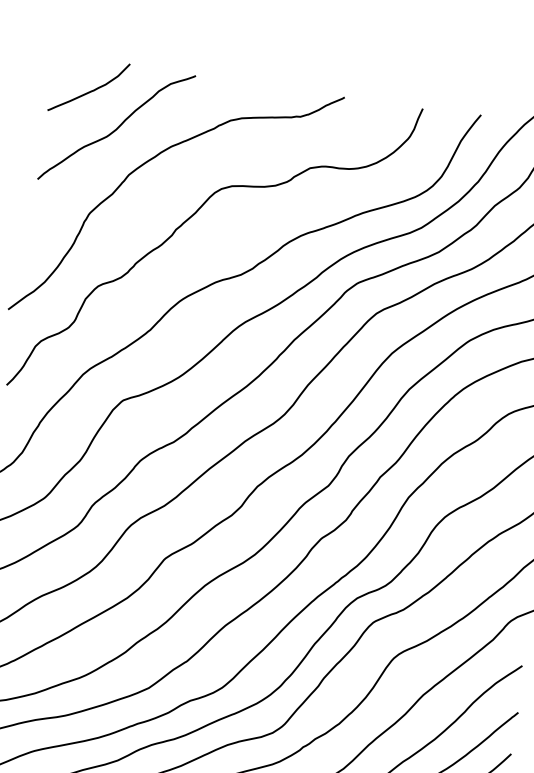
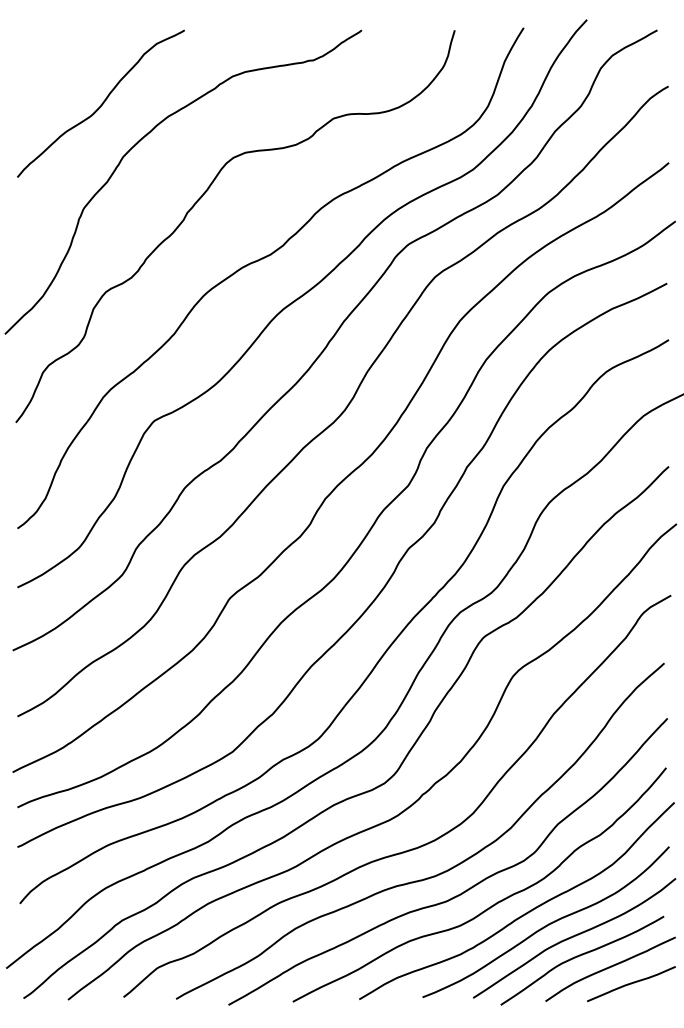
curve: (91, 90) -> (65, 64), removed

